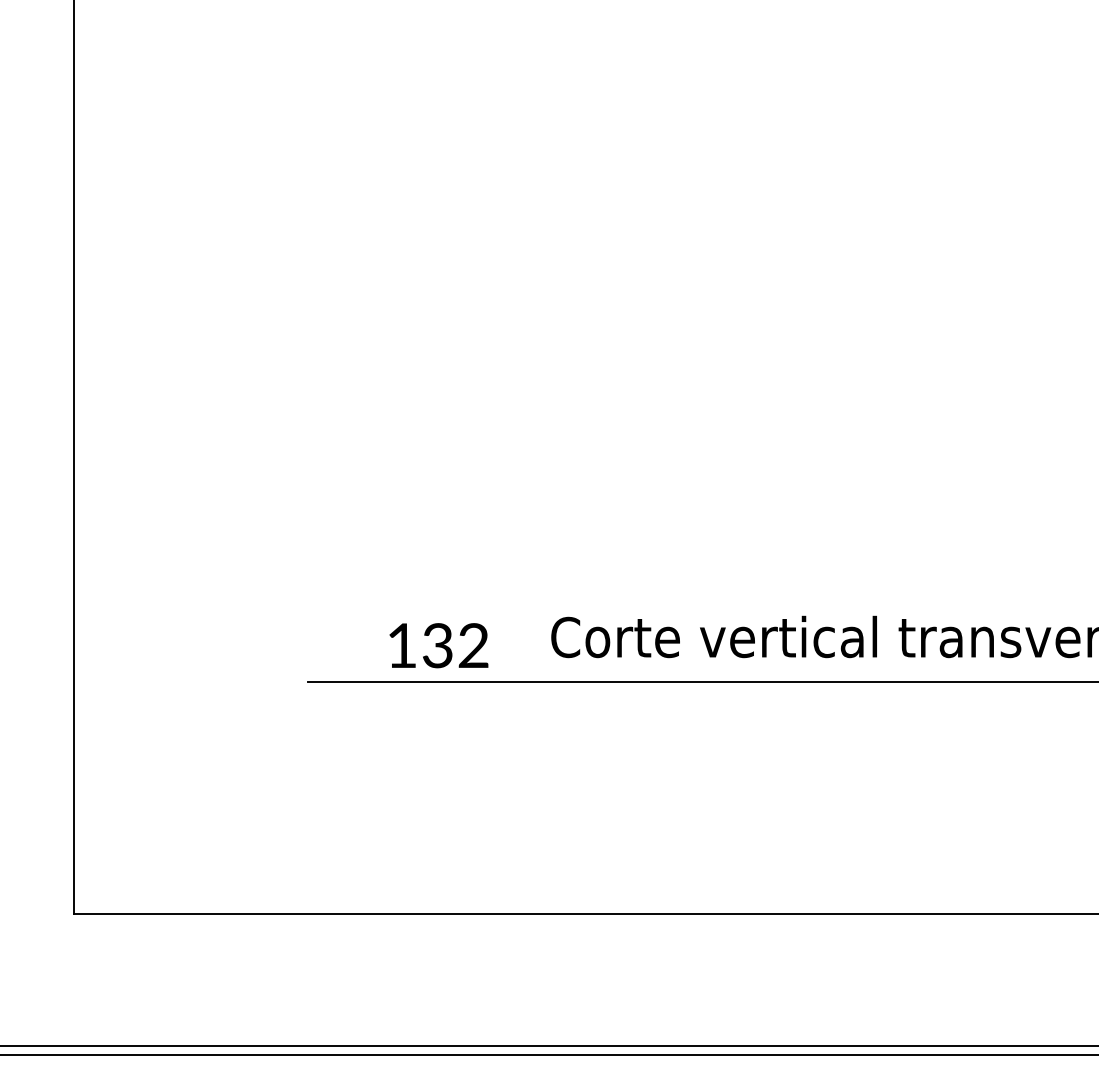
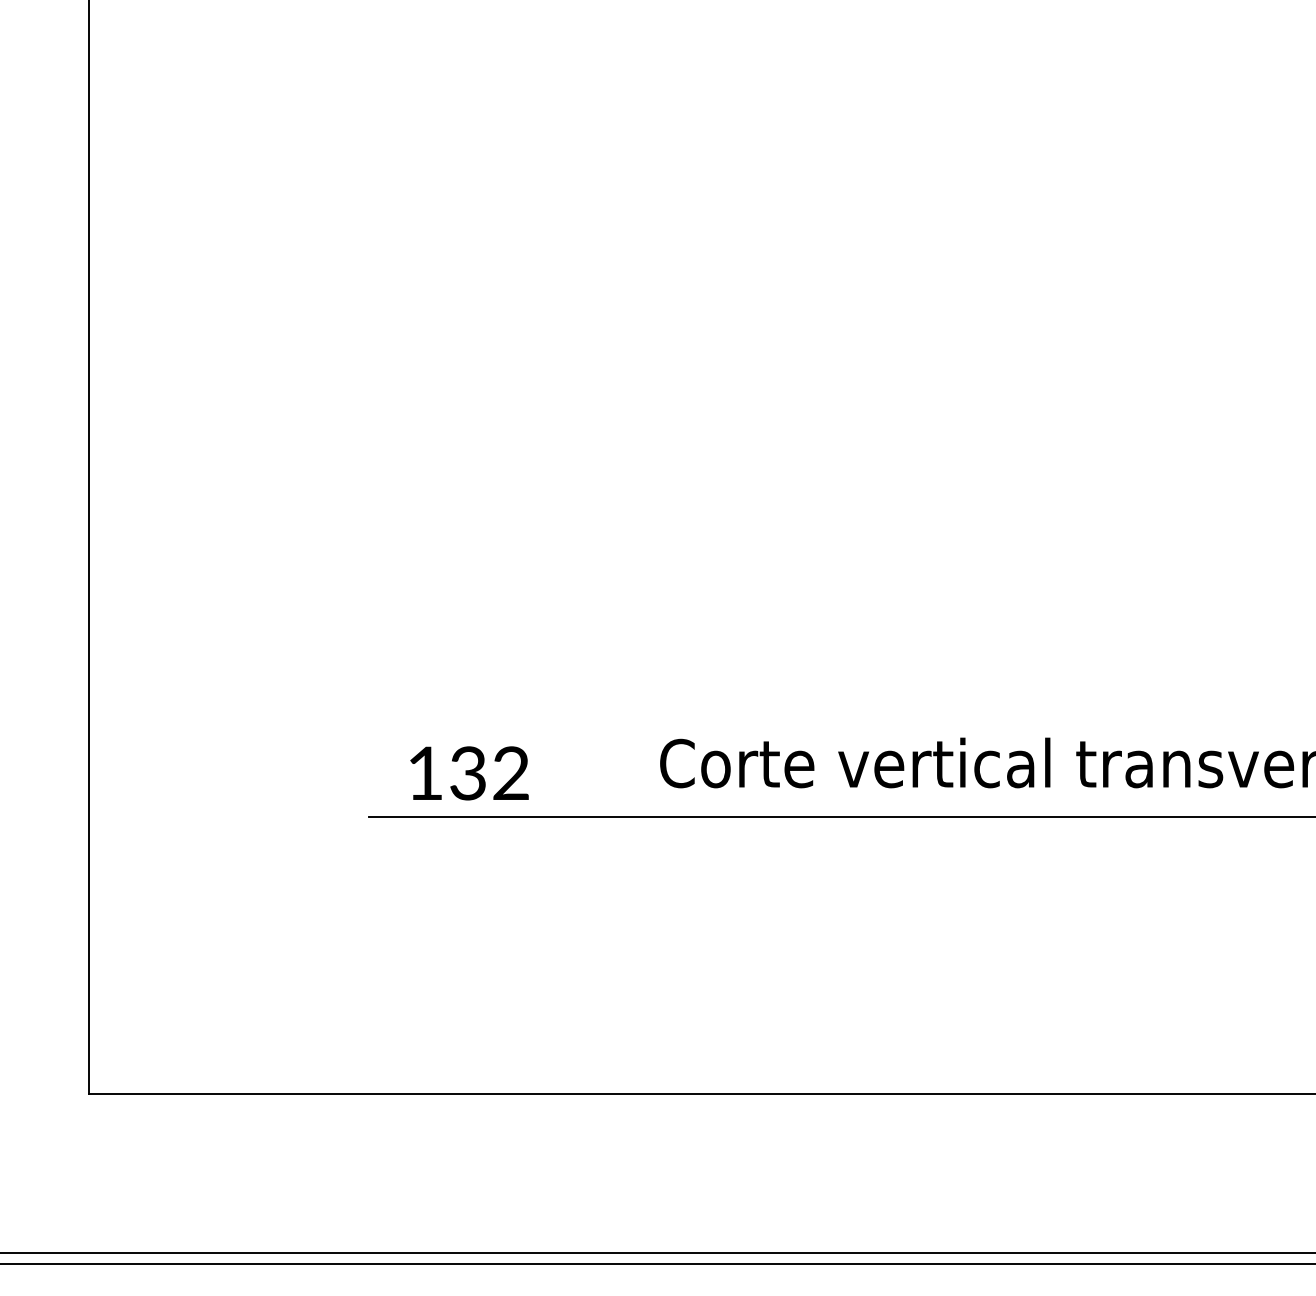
text: (438, 645) -> (469, 773), moved

